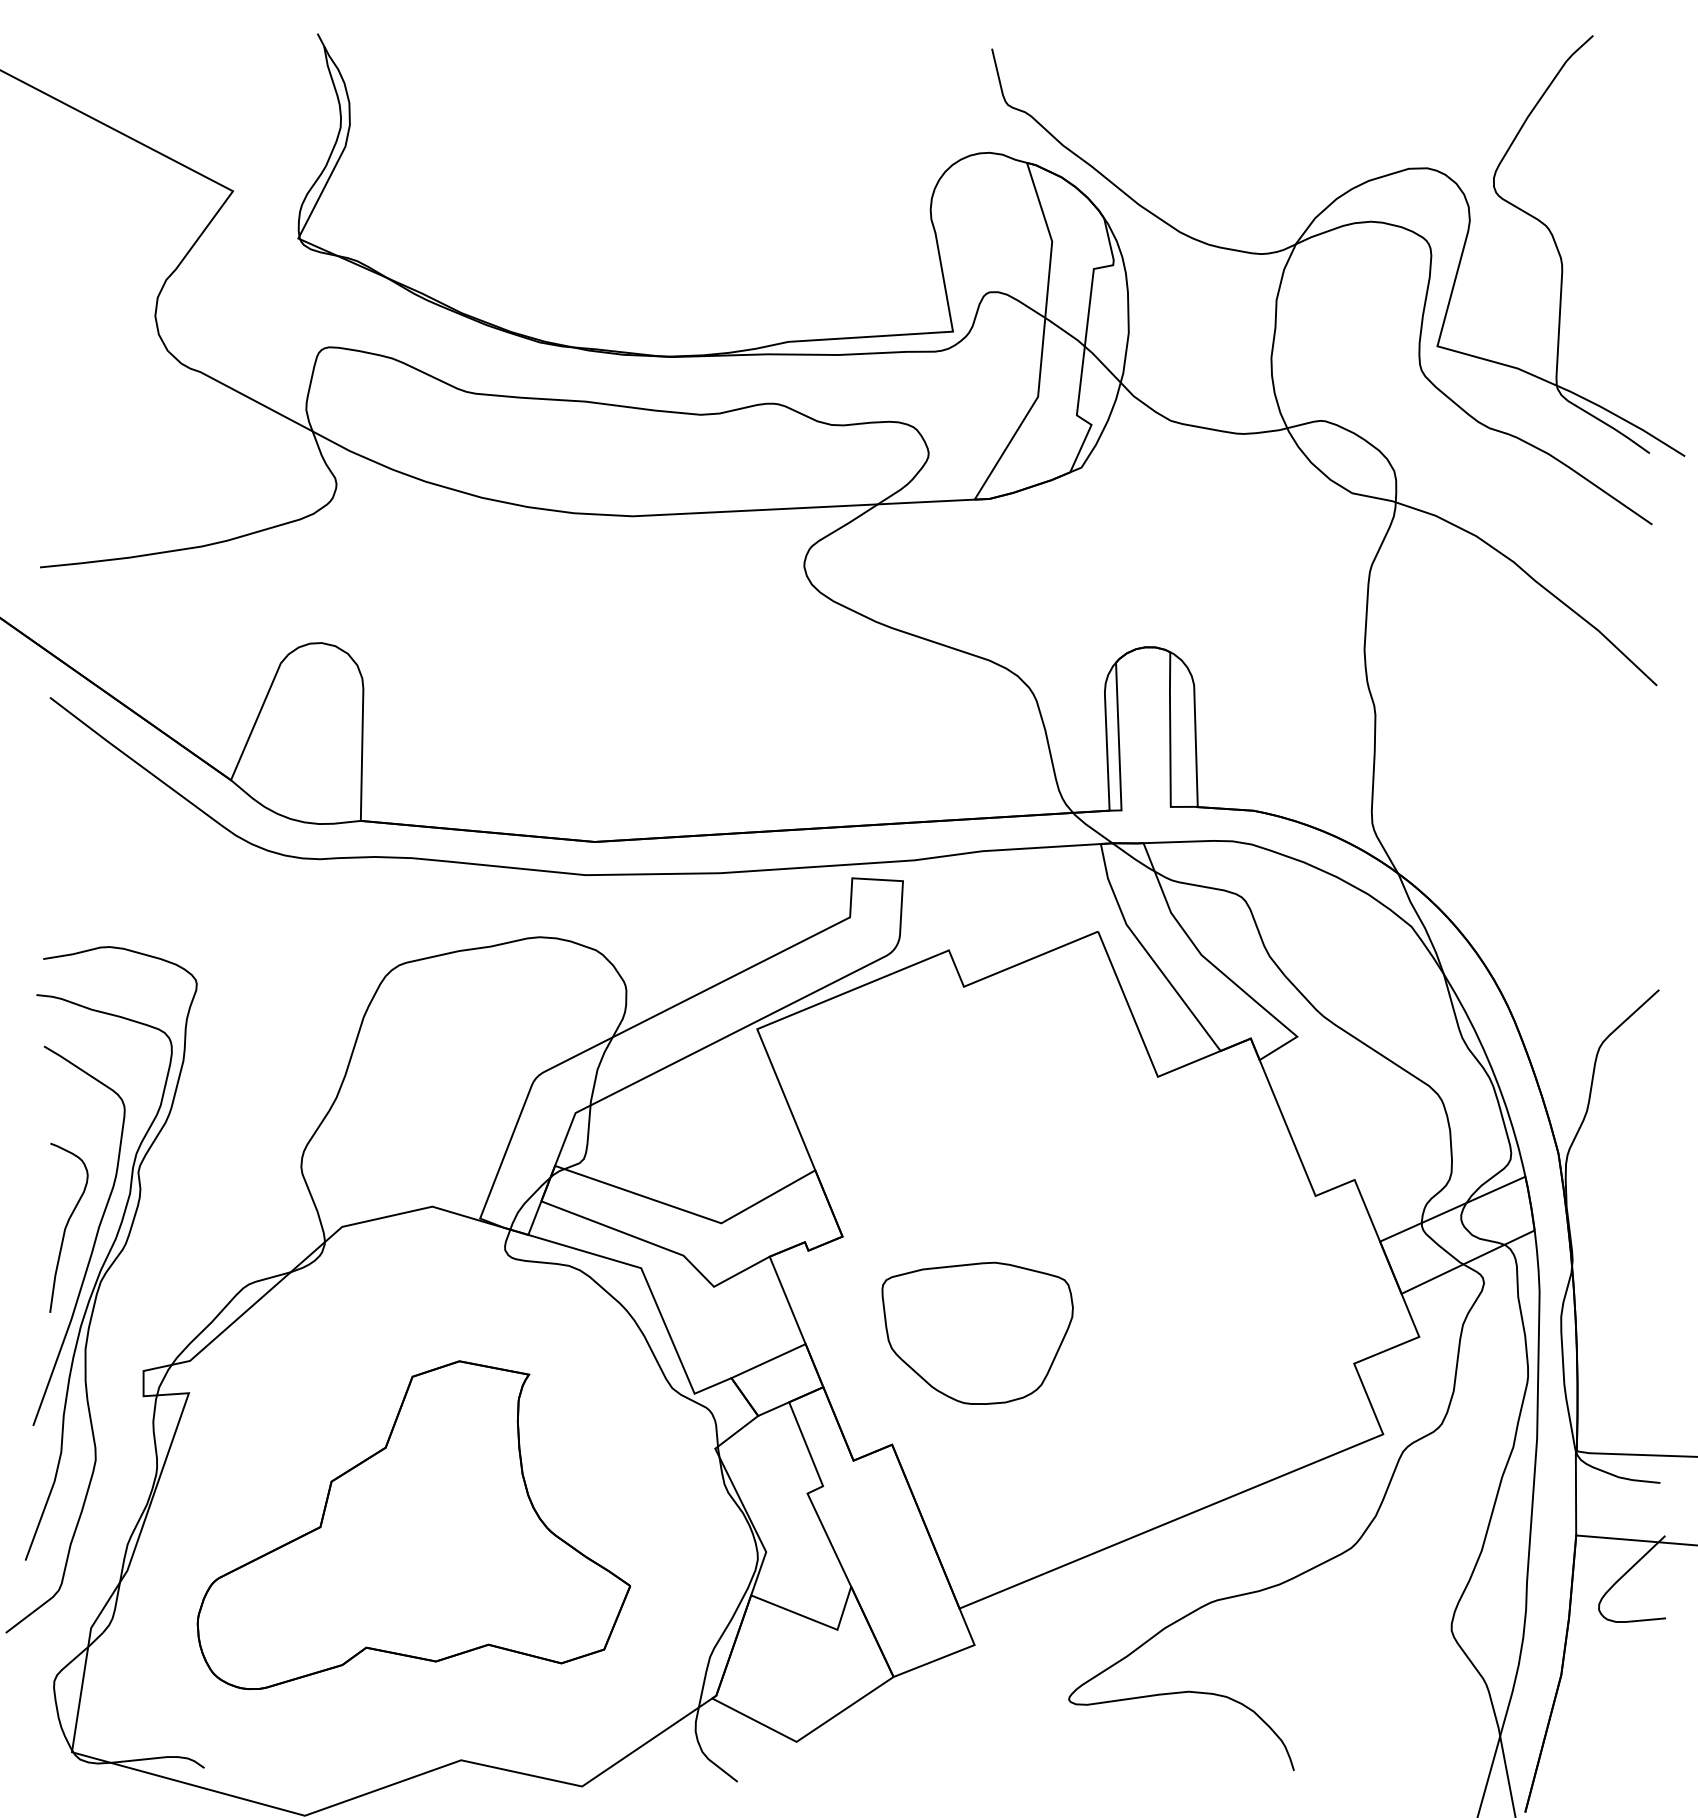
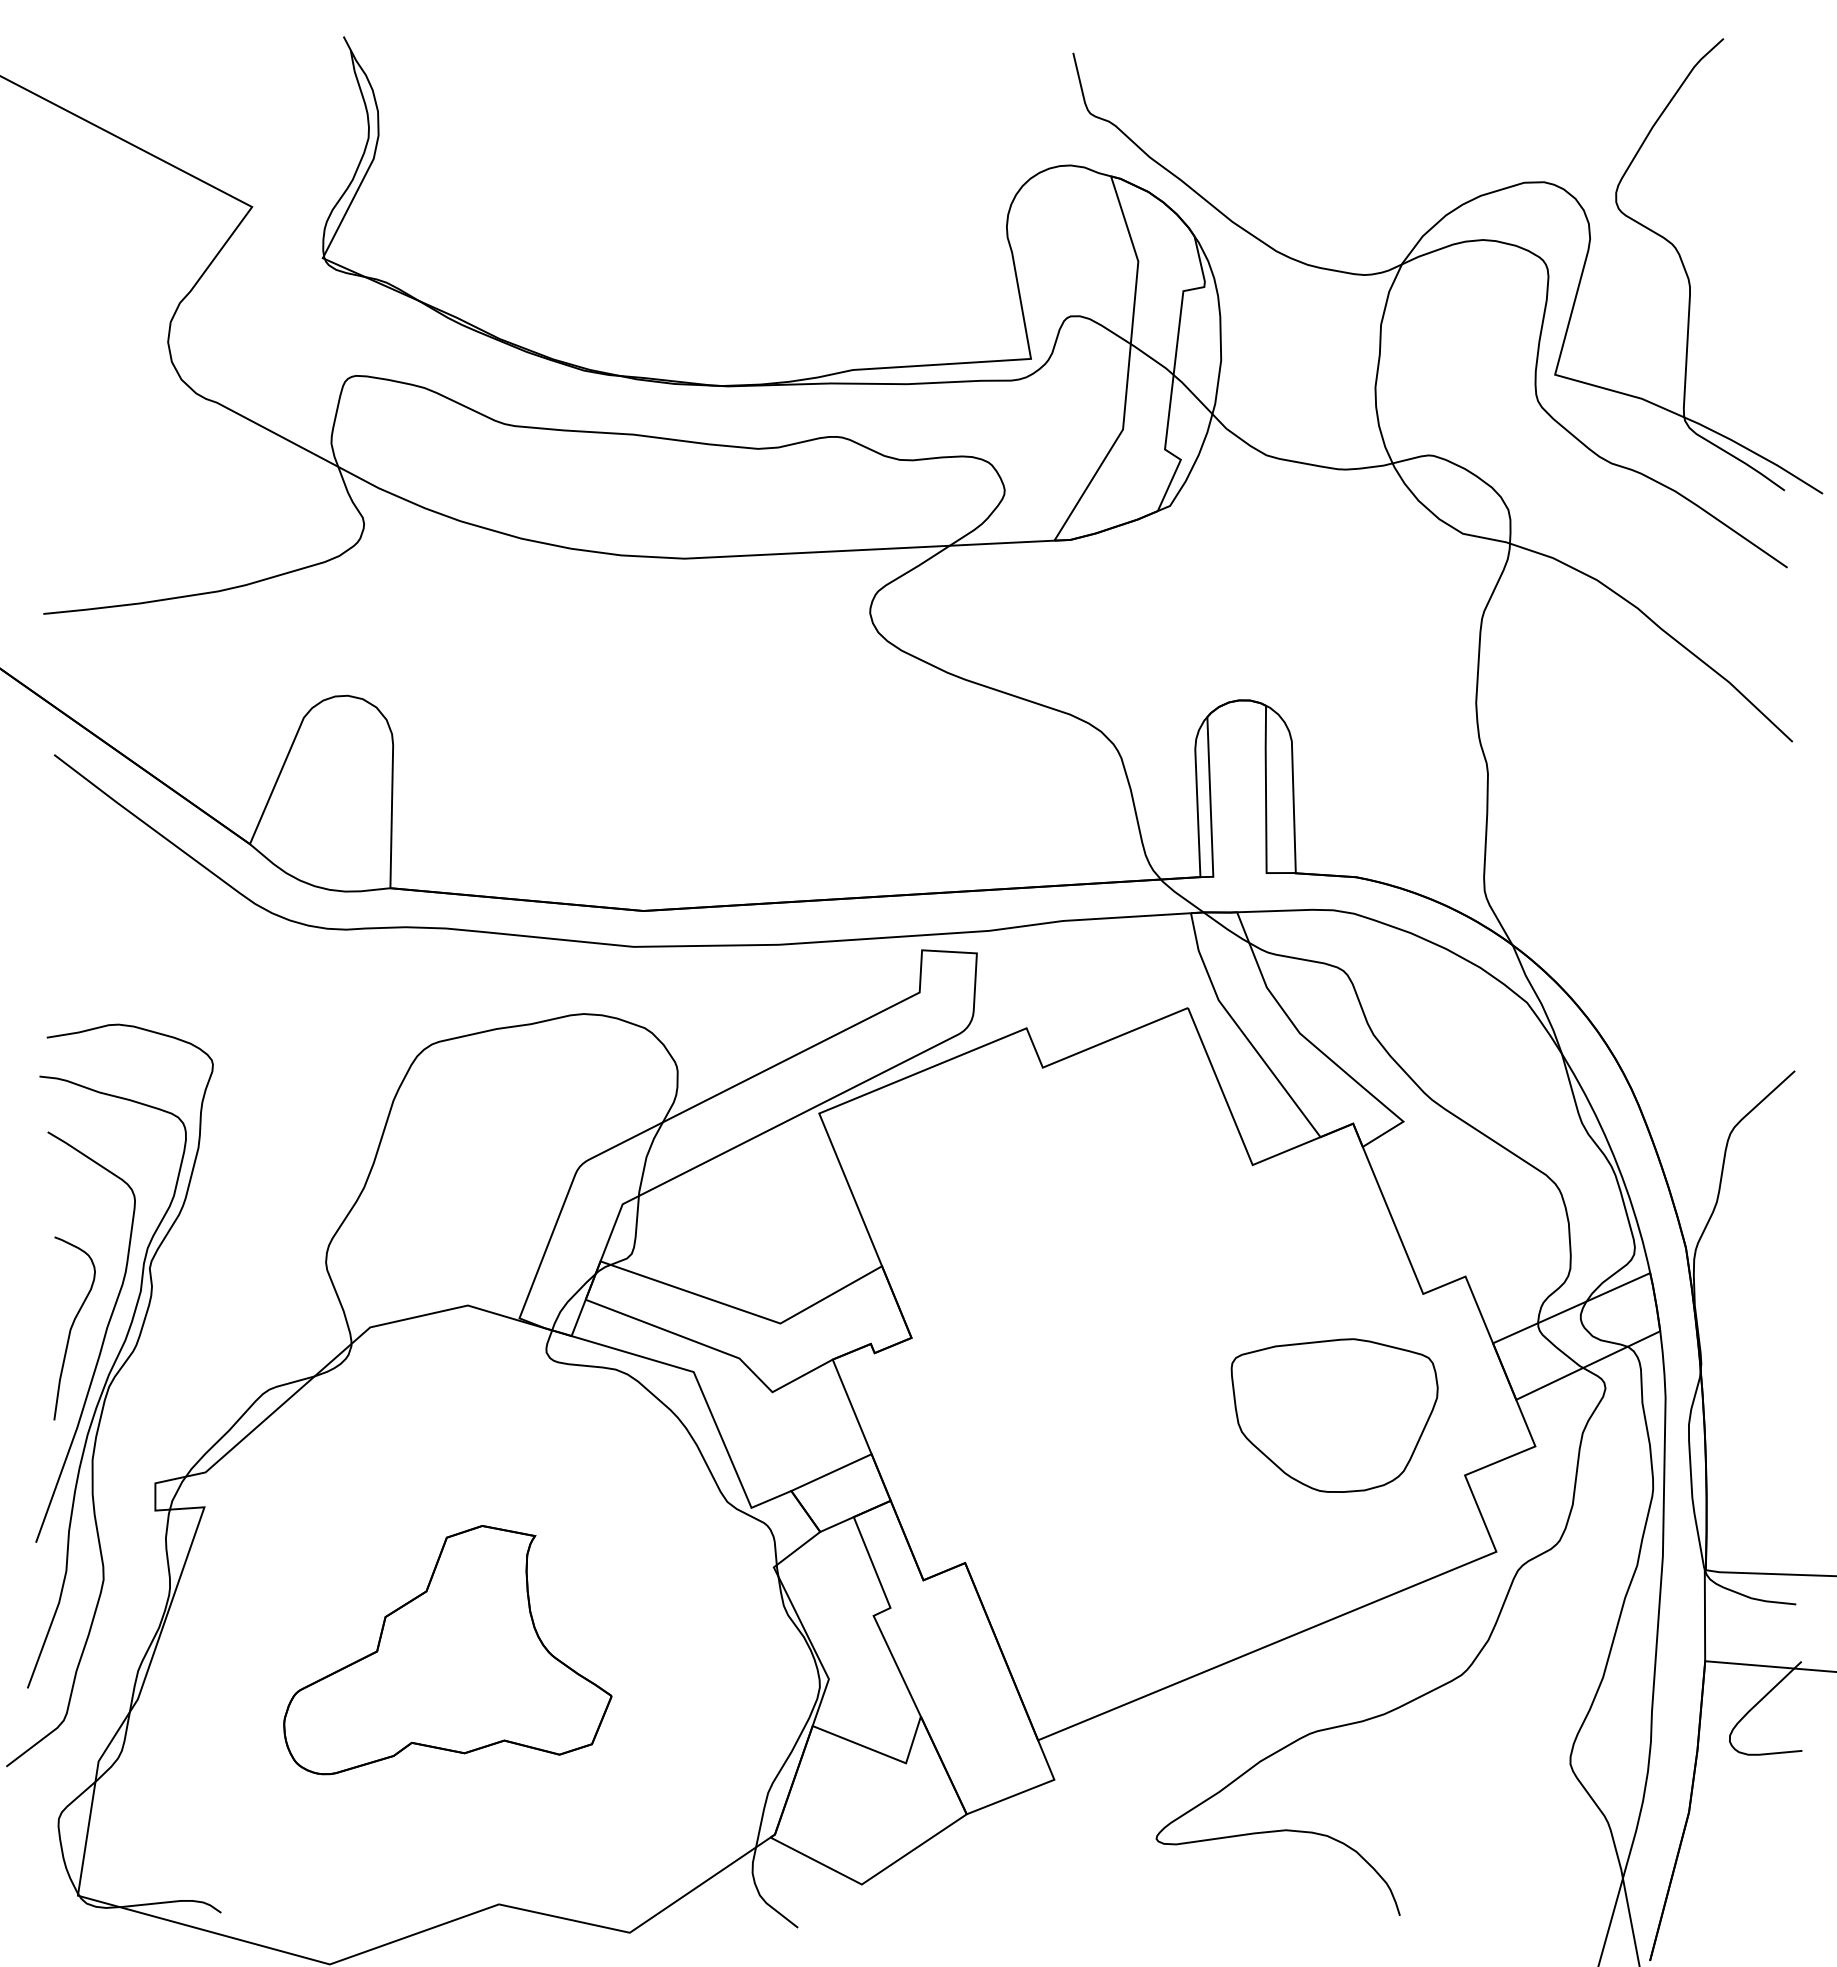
part: (977, 1333) -> (1334, 1415), moved
part: (413, 1524) -> (447, 1649), size x0.7

